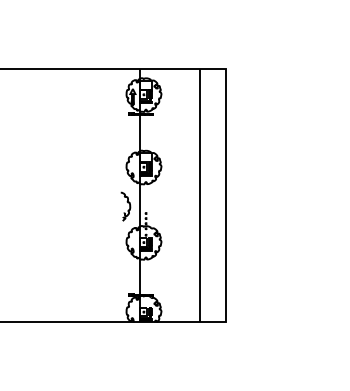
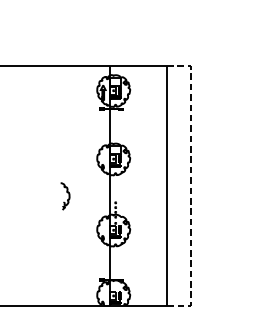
line: (225, 195) -> (190, 185), solid -> dashed
part: (125, 206) -> (65, 196), moved

